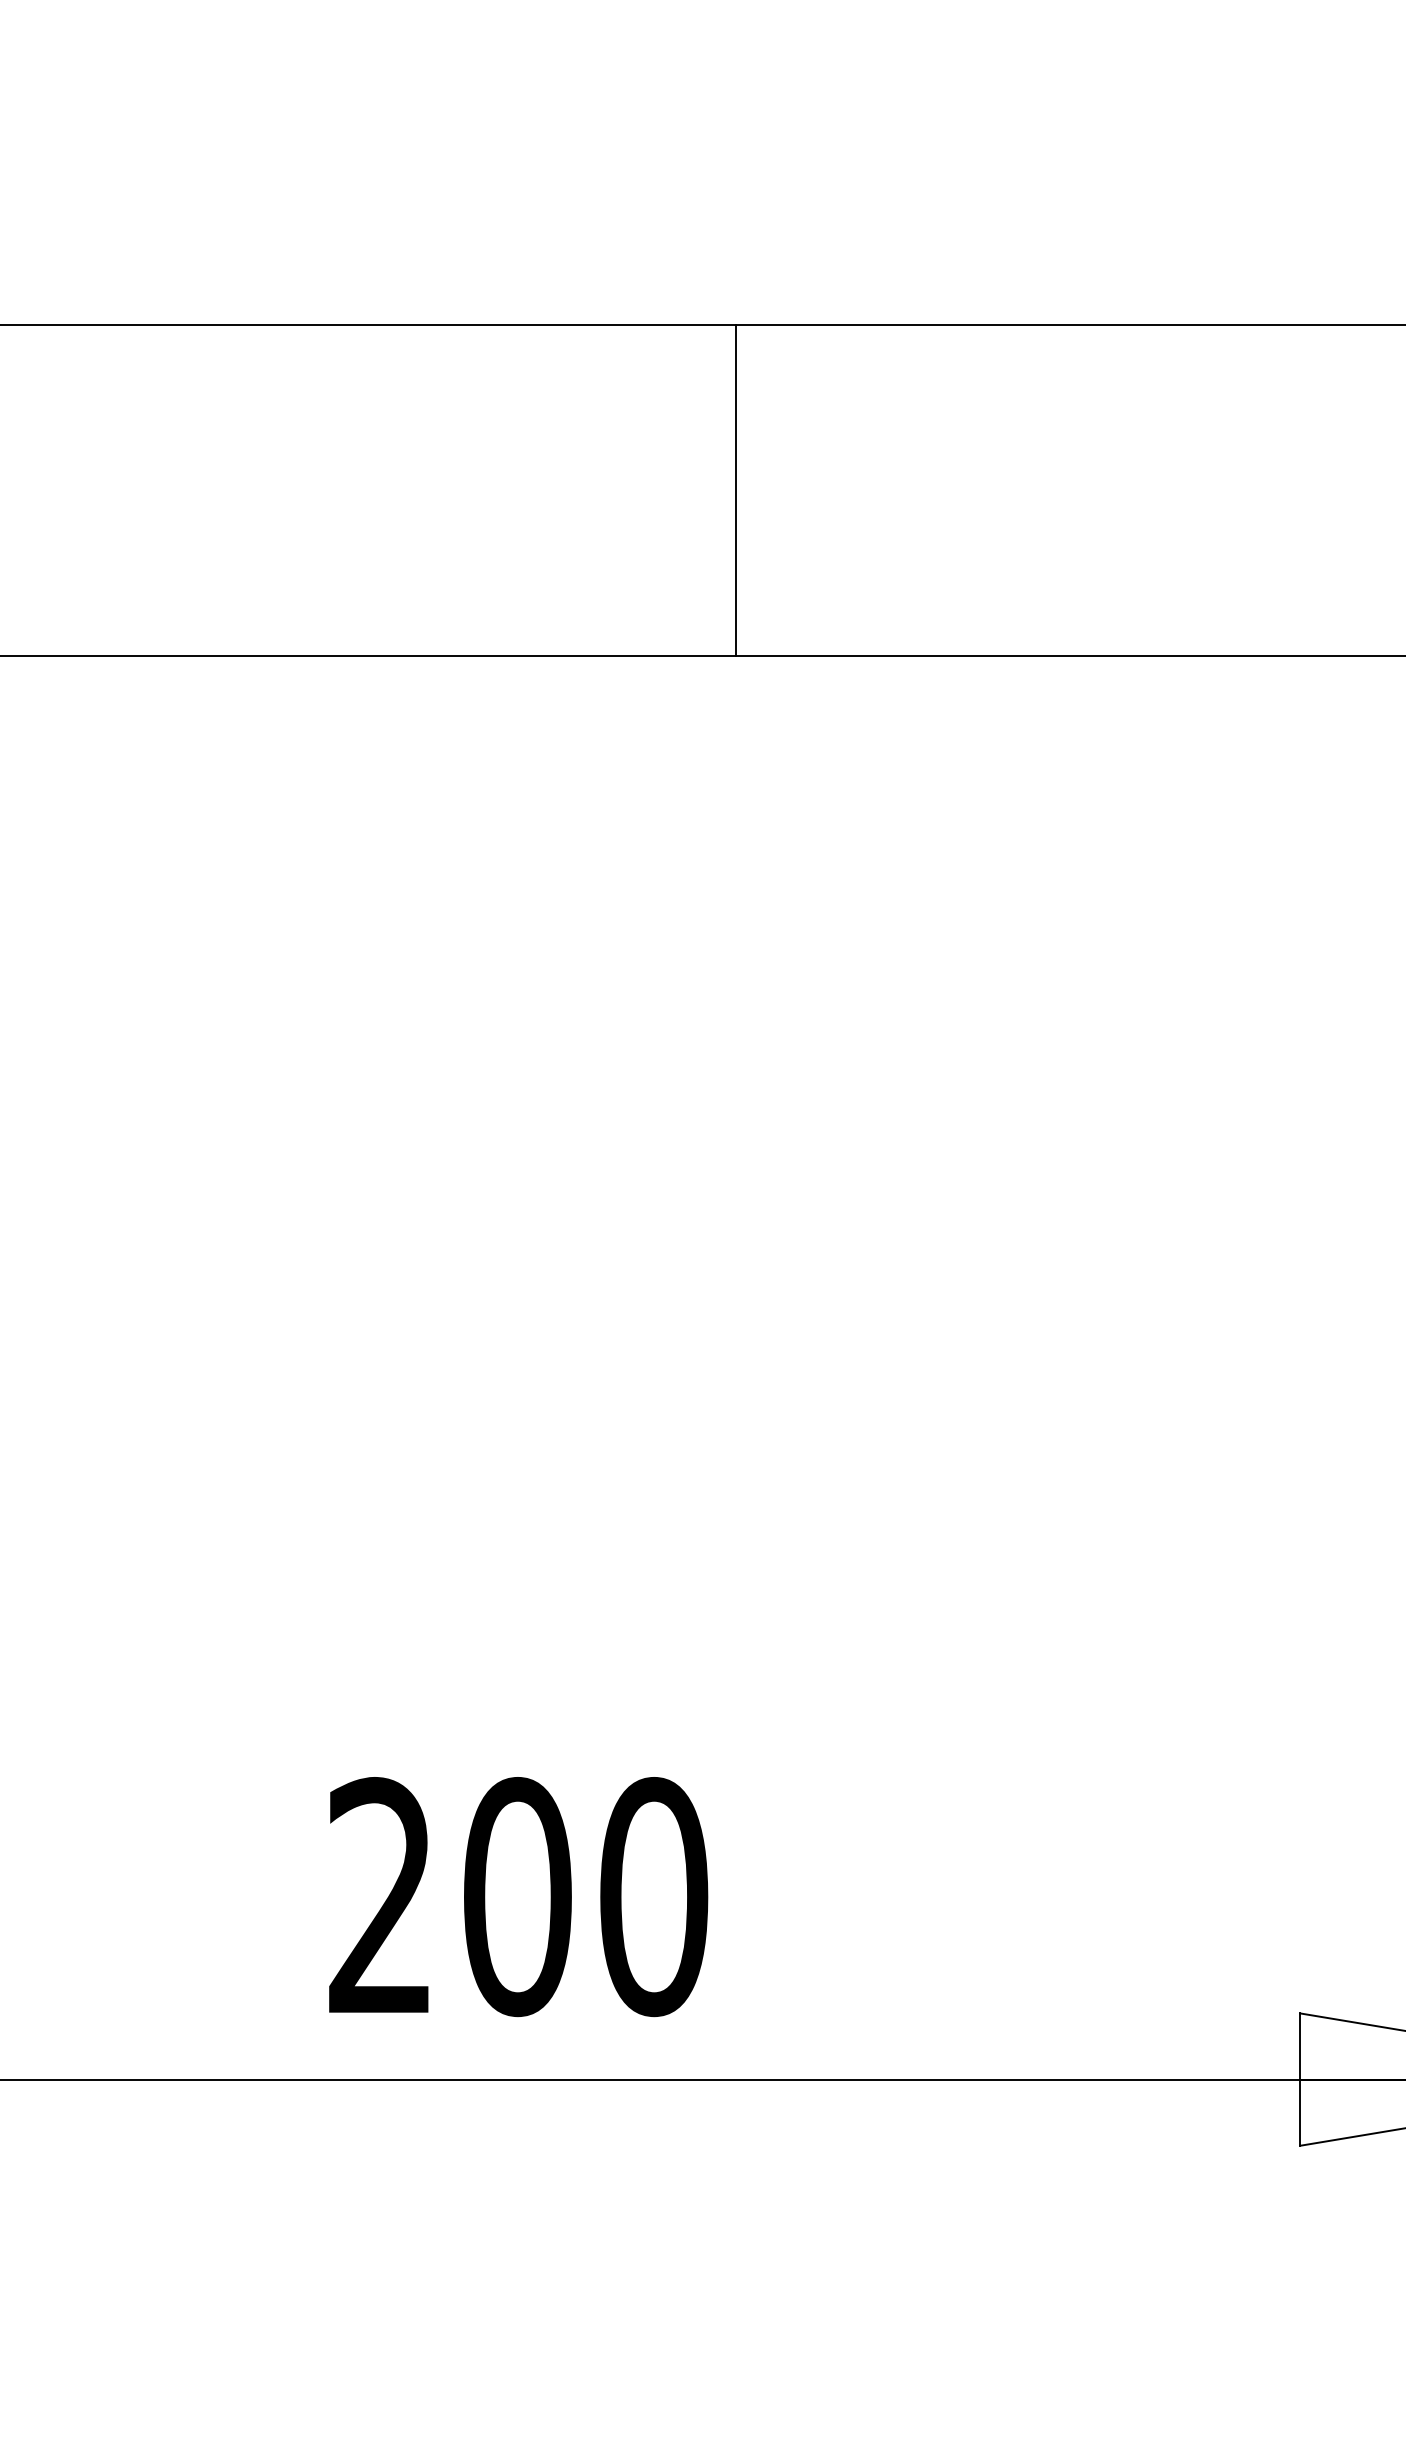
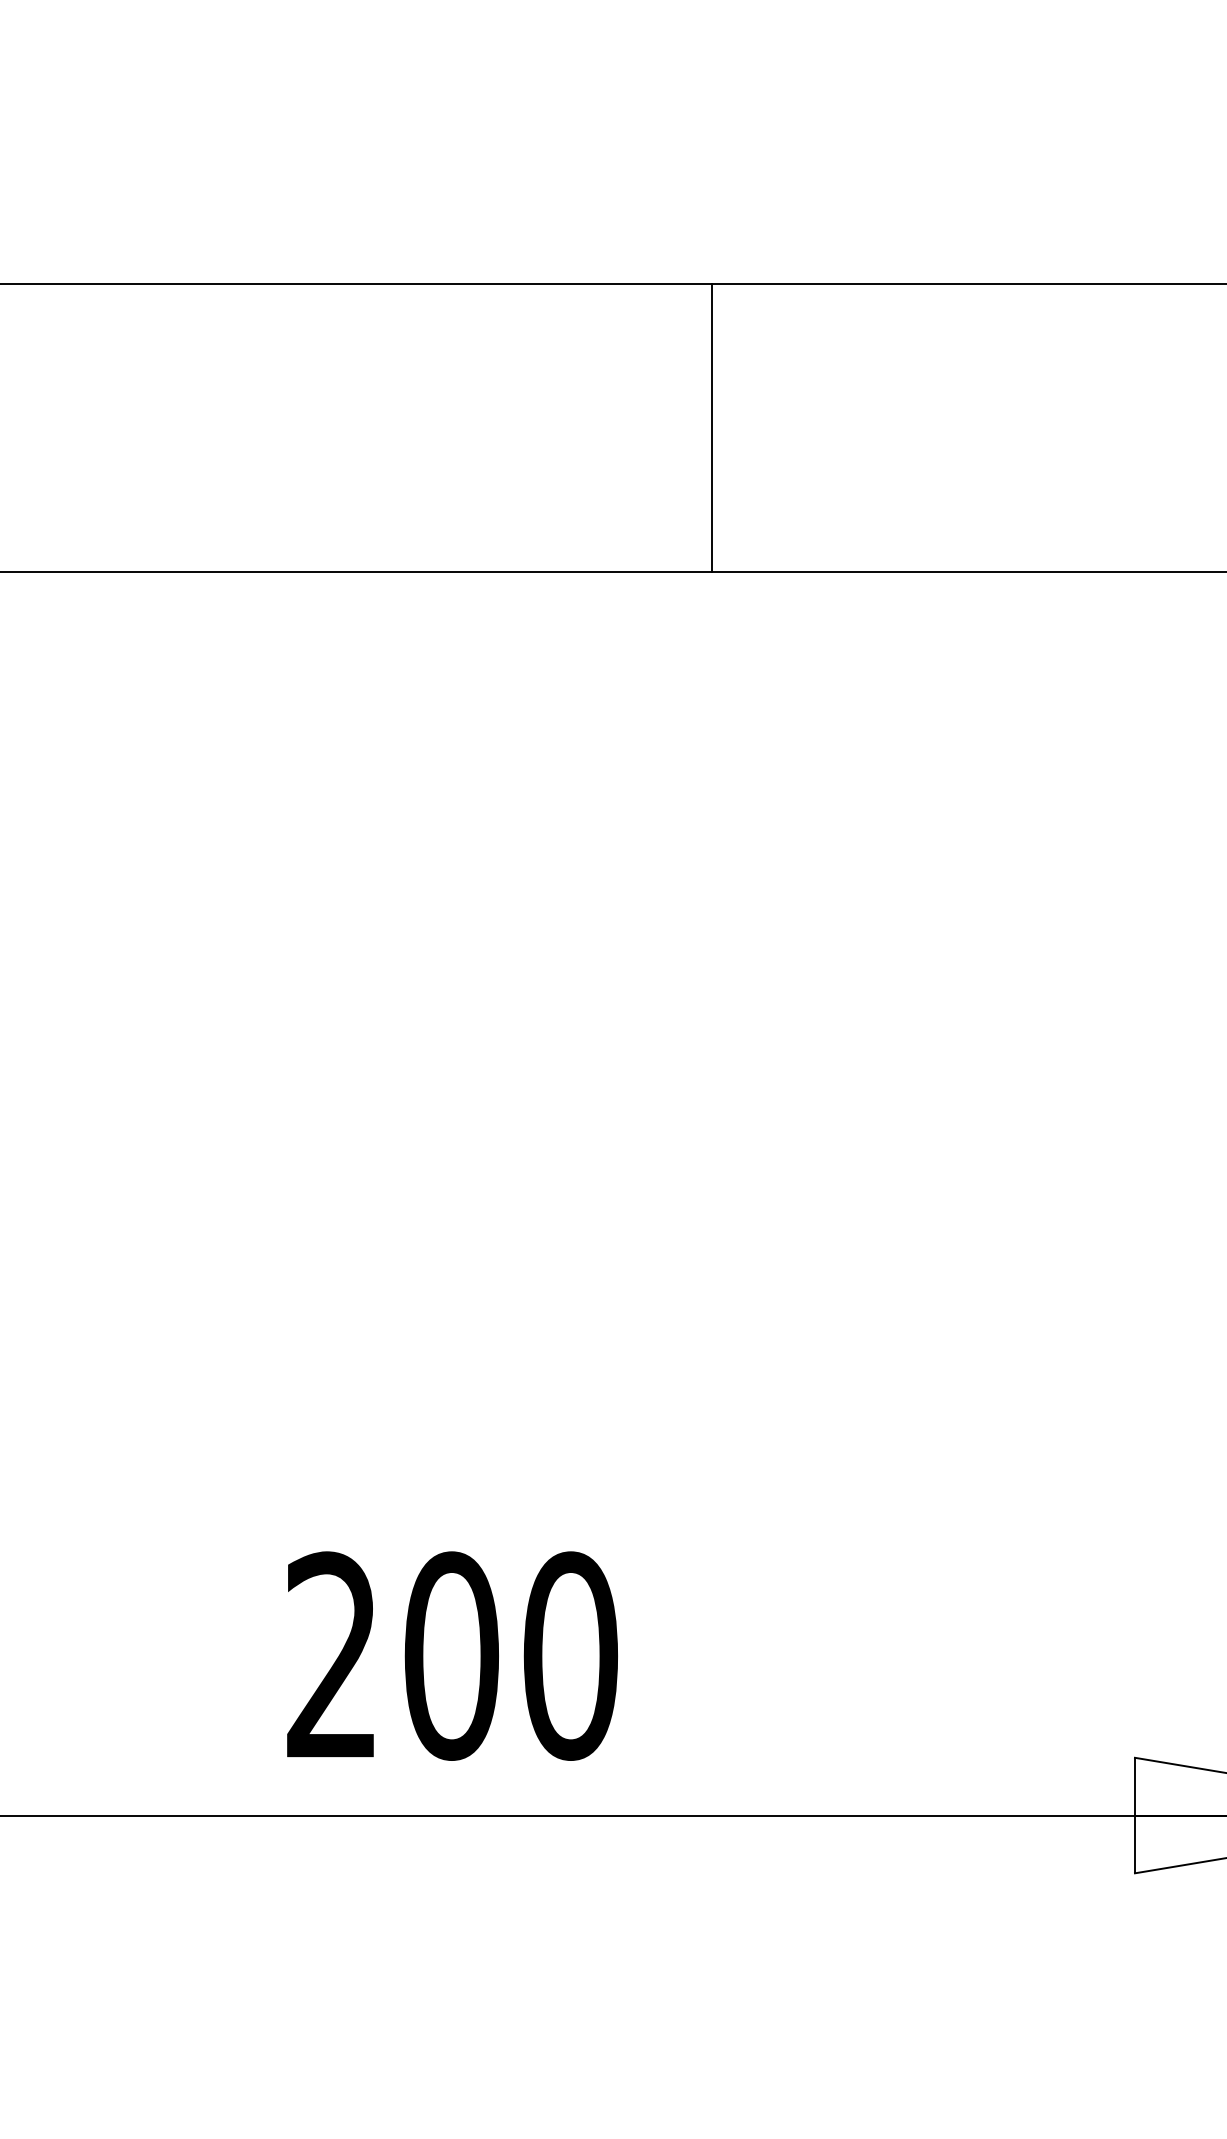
line: (735, 489) -> (711, 427), moved

